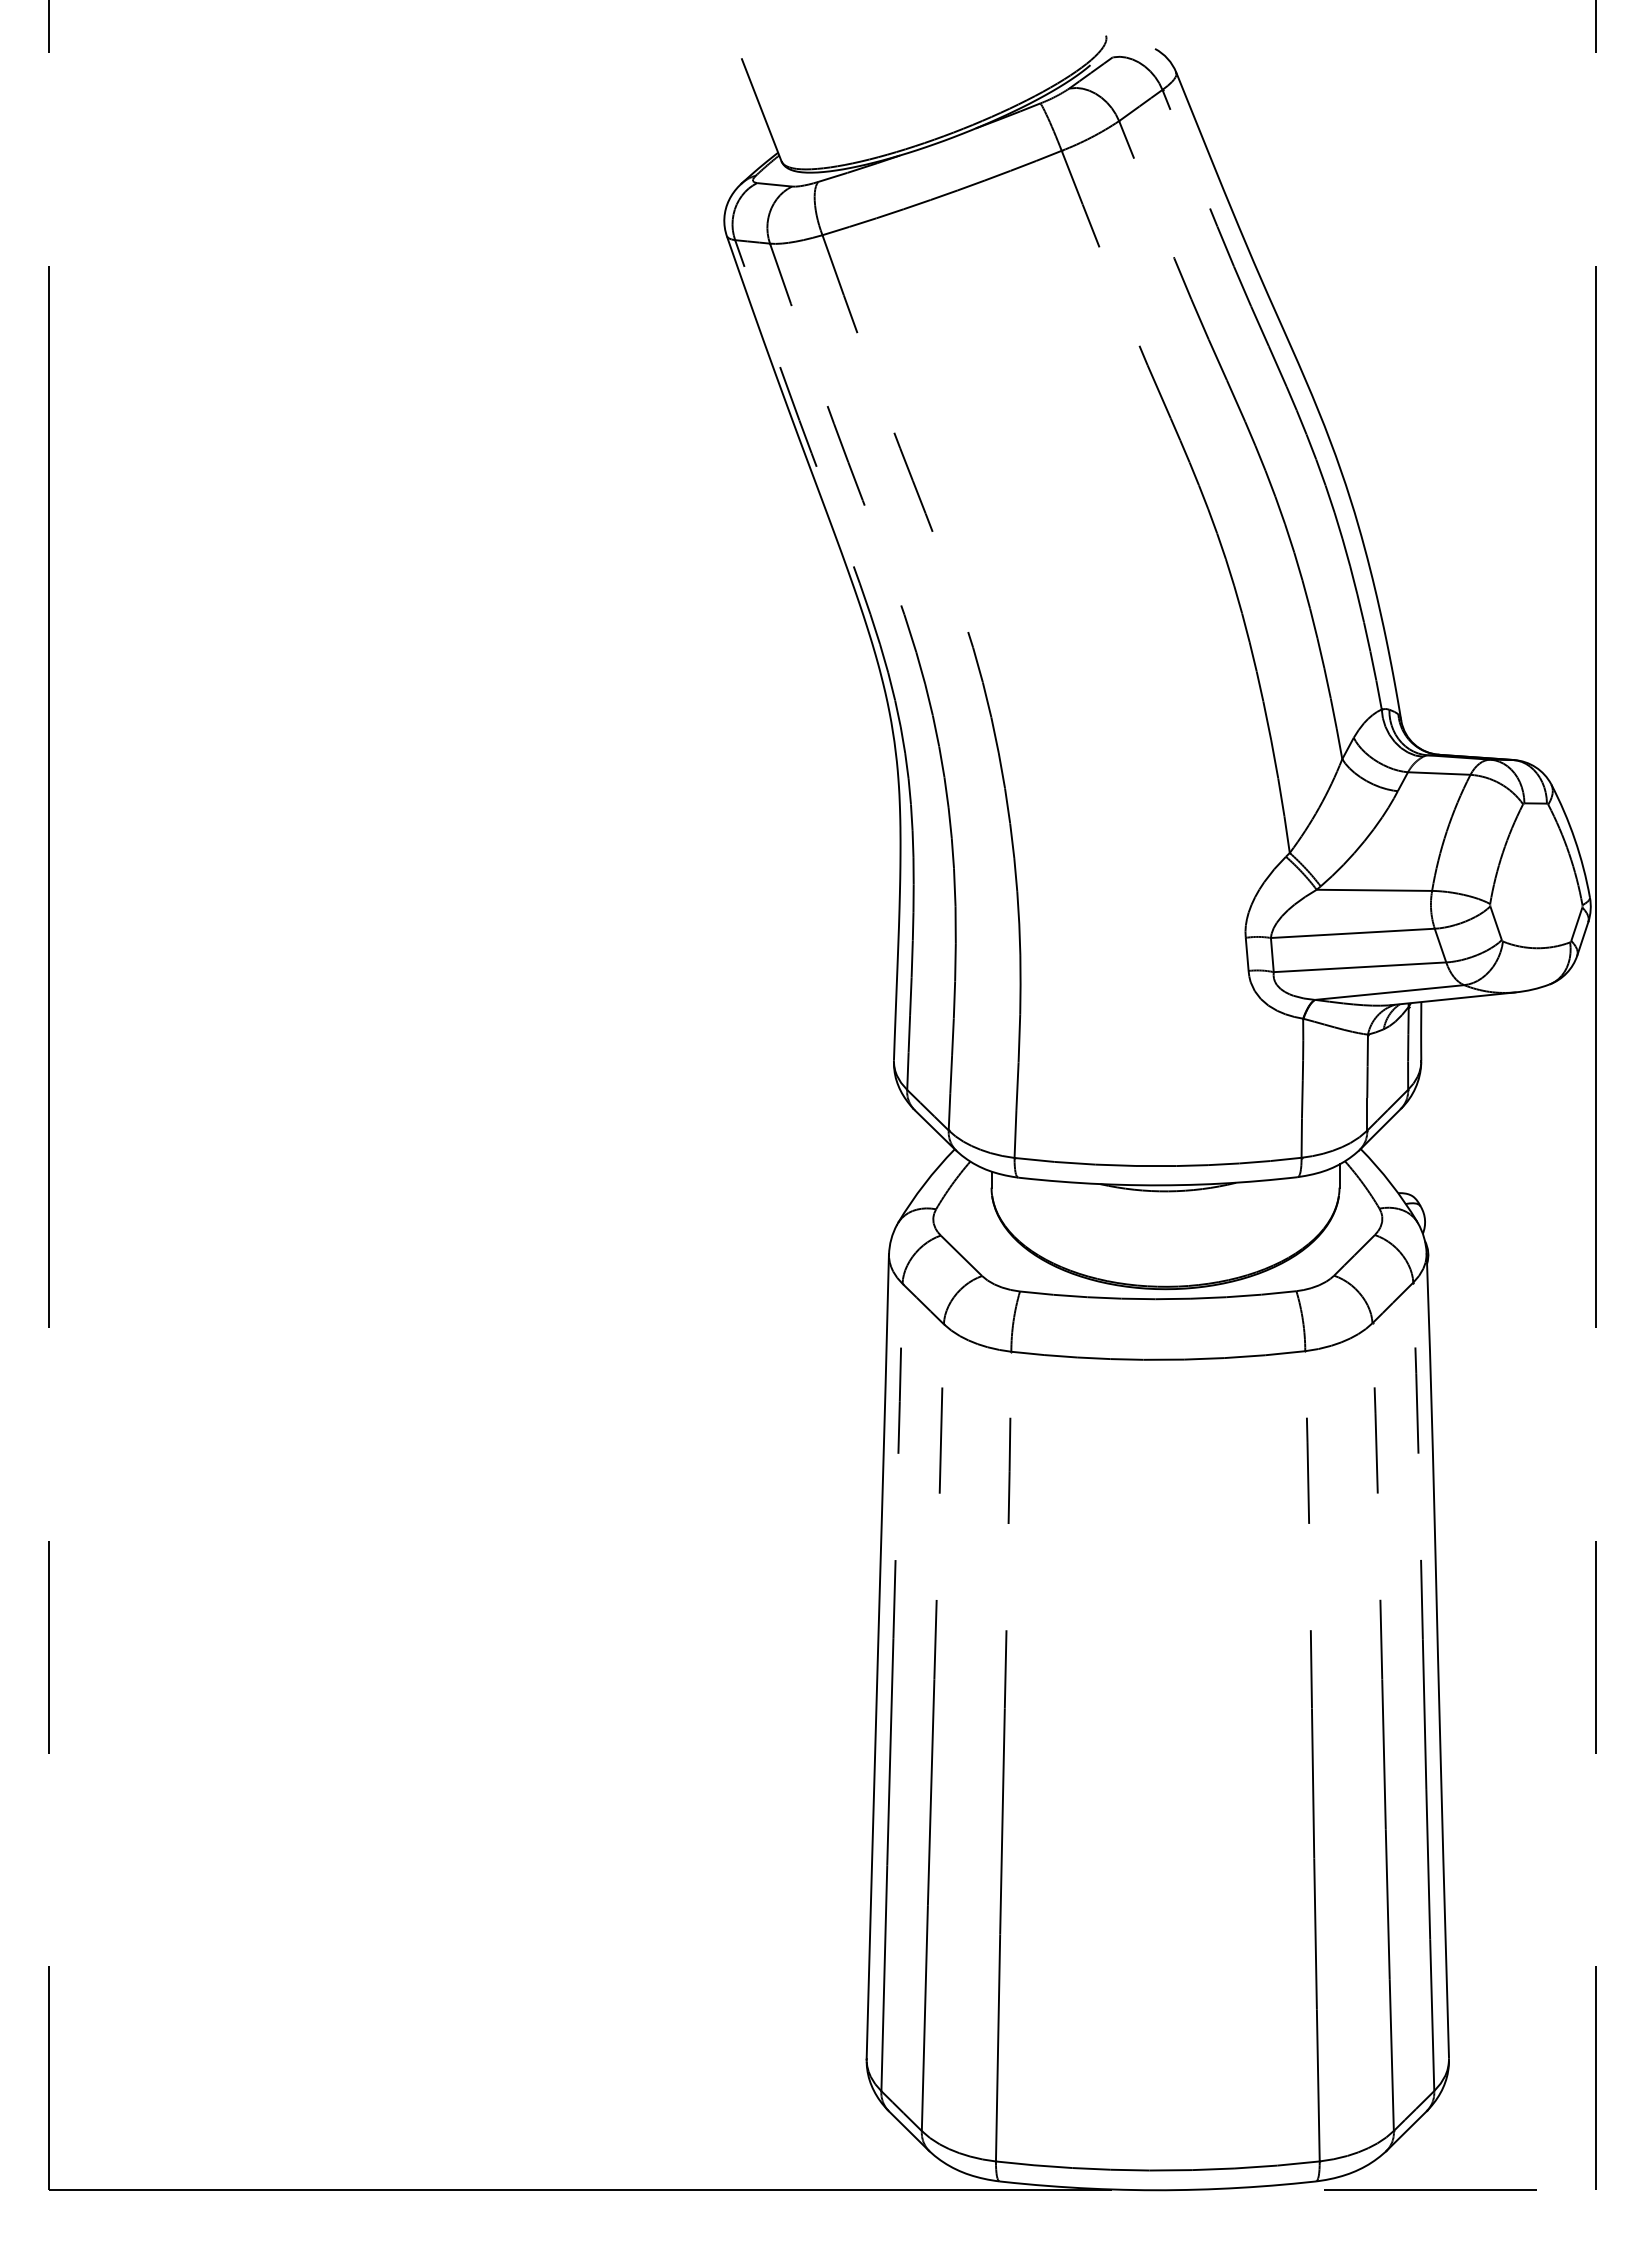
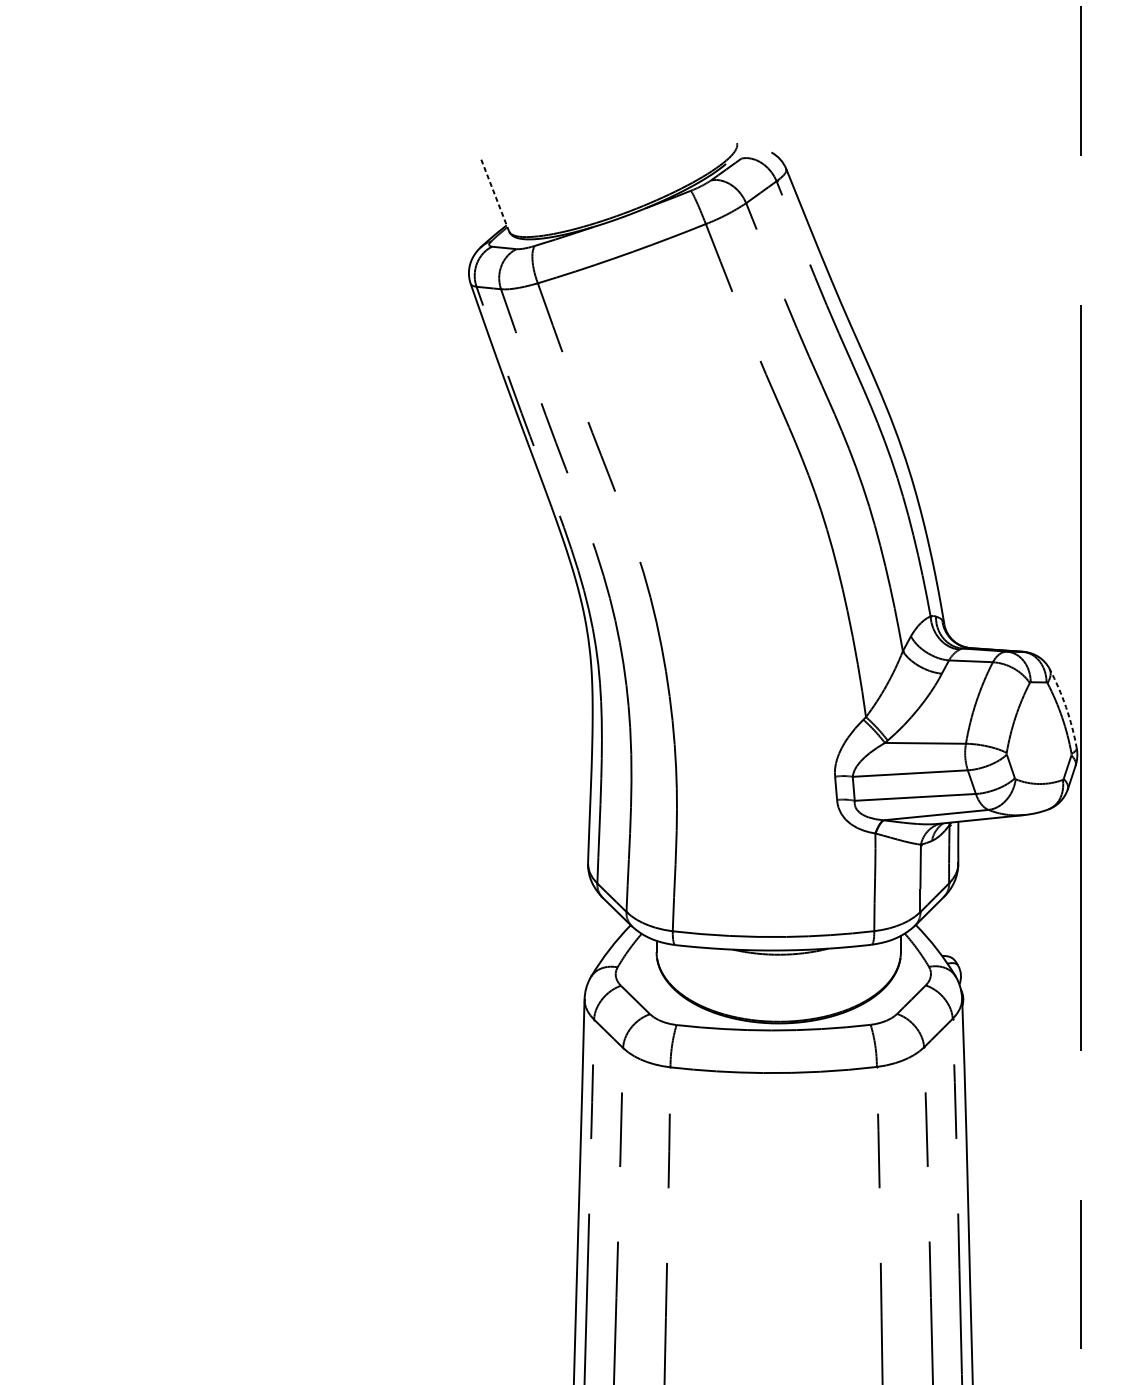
line: (761, 110) -> (495, 195), solid -> dashed
arc: (1574, 839) -> (1065, 707), solid -> dashed

